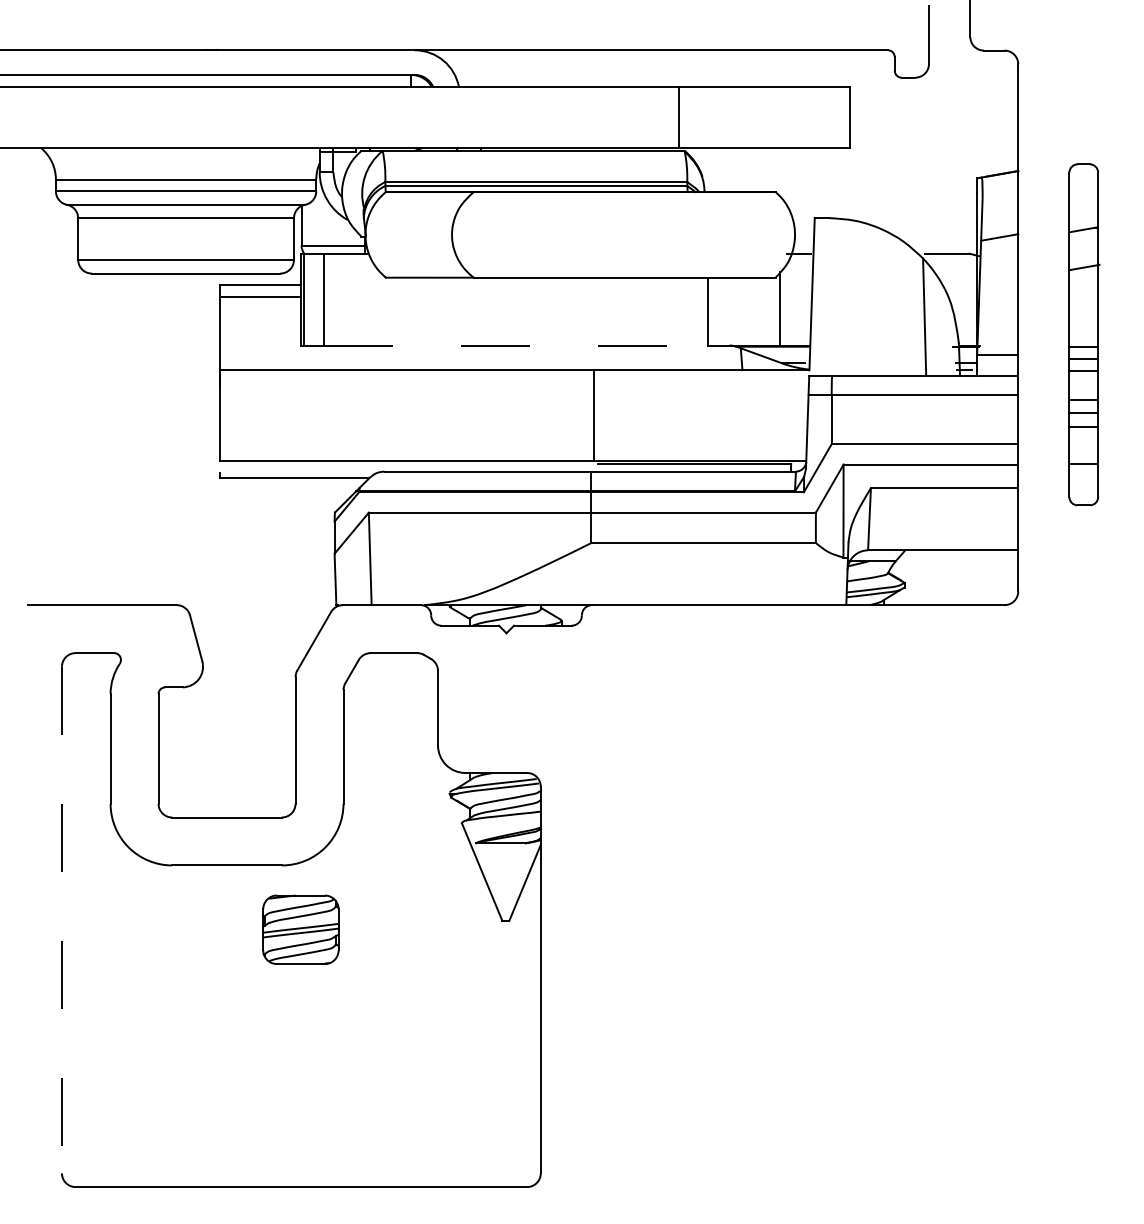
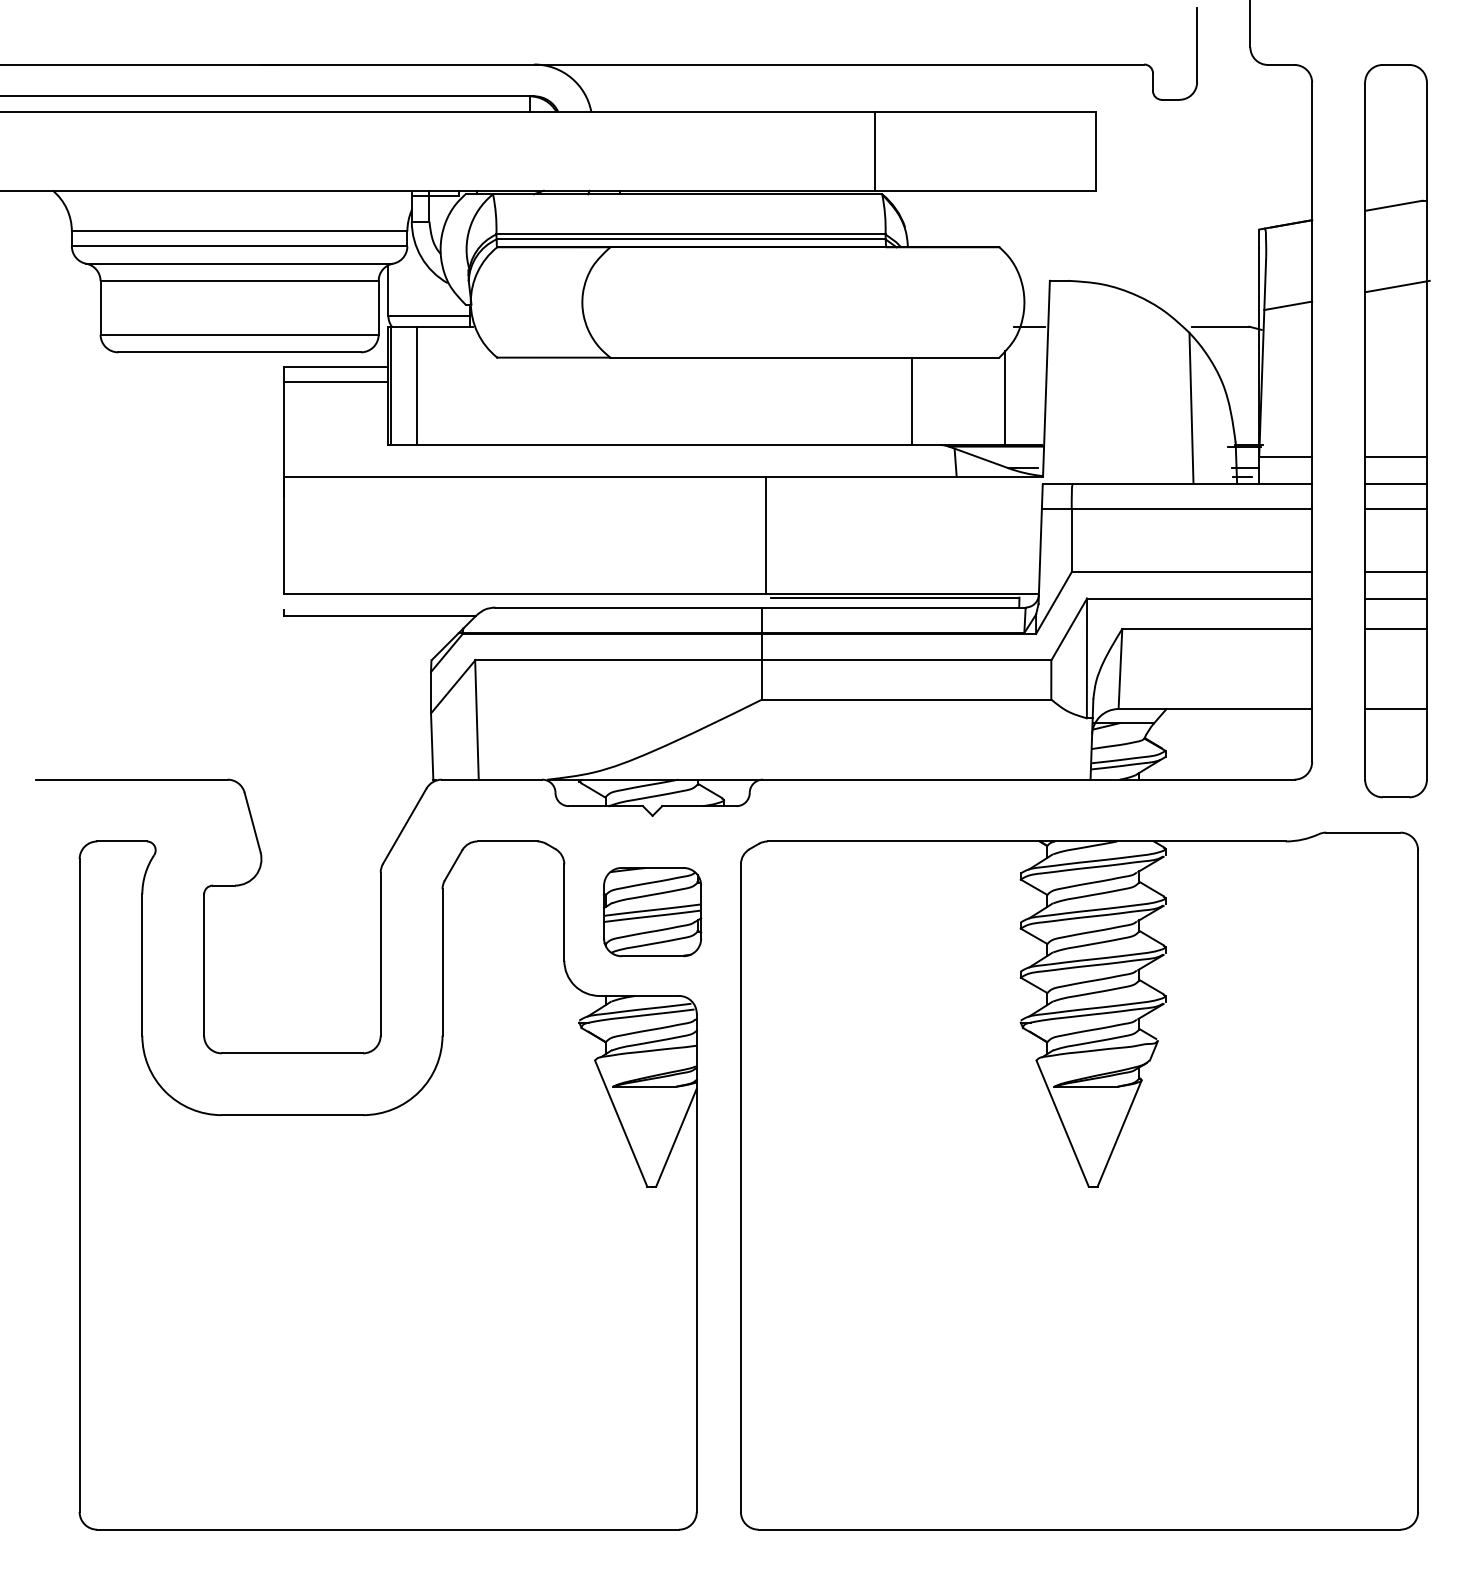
part: (1084, 335) -> (1397, 431), size x1.67
line: (516, 345) -> (665, 445), dashed -> solid
part: (837, 916) -> (1079, 1180), added
line: (61, 920) -> (79, 1186), dashed -> solid
part: (300, 930) -> (652, 912), moved

